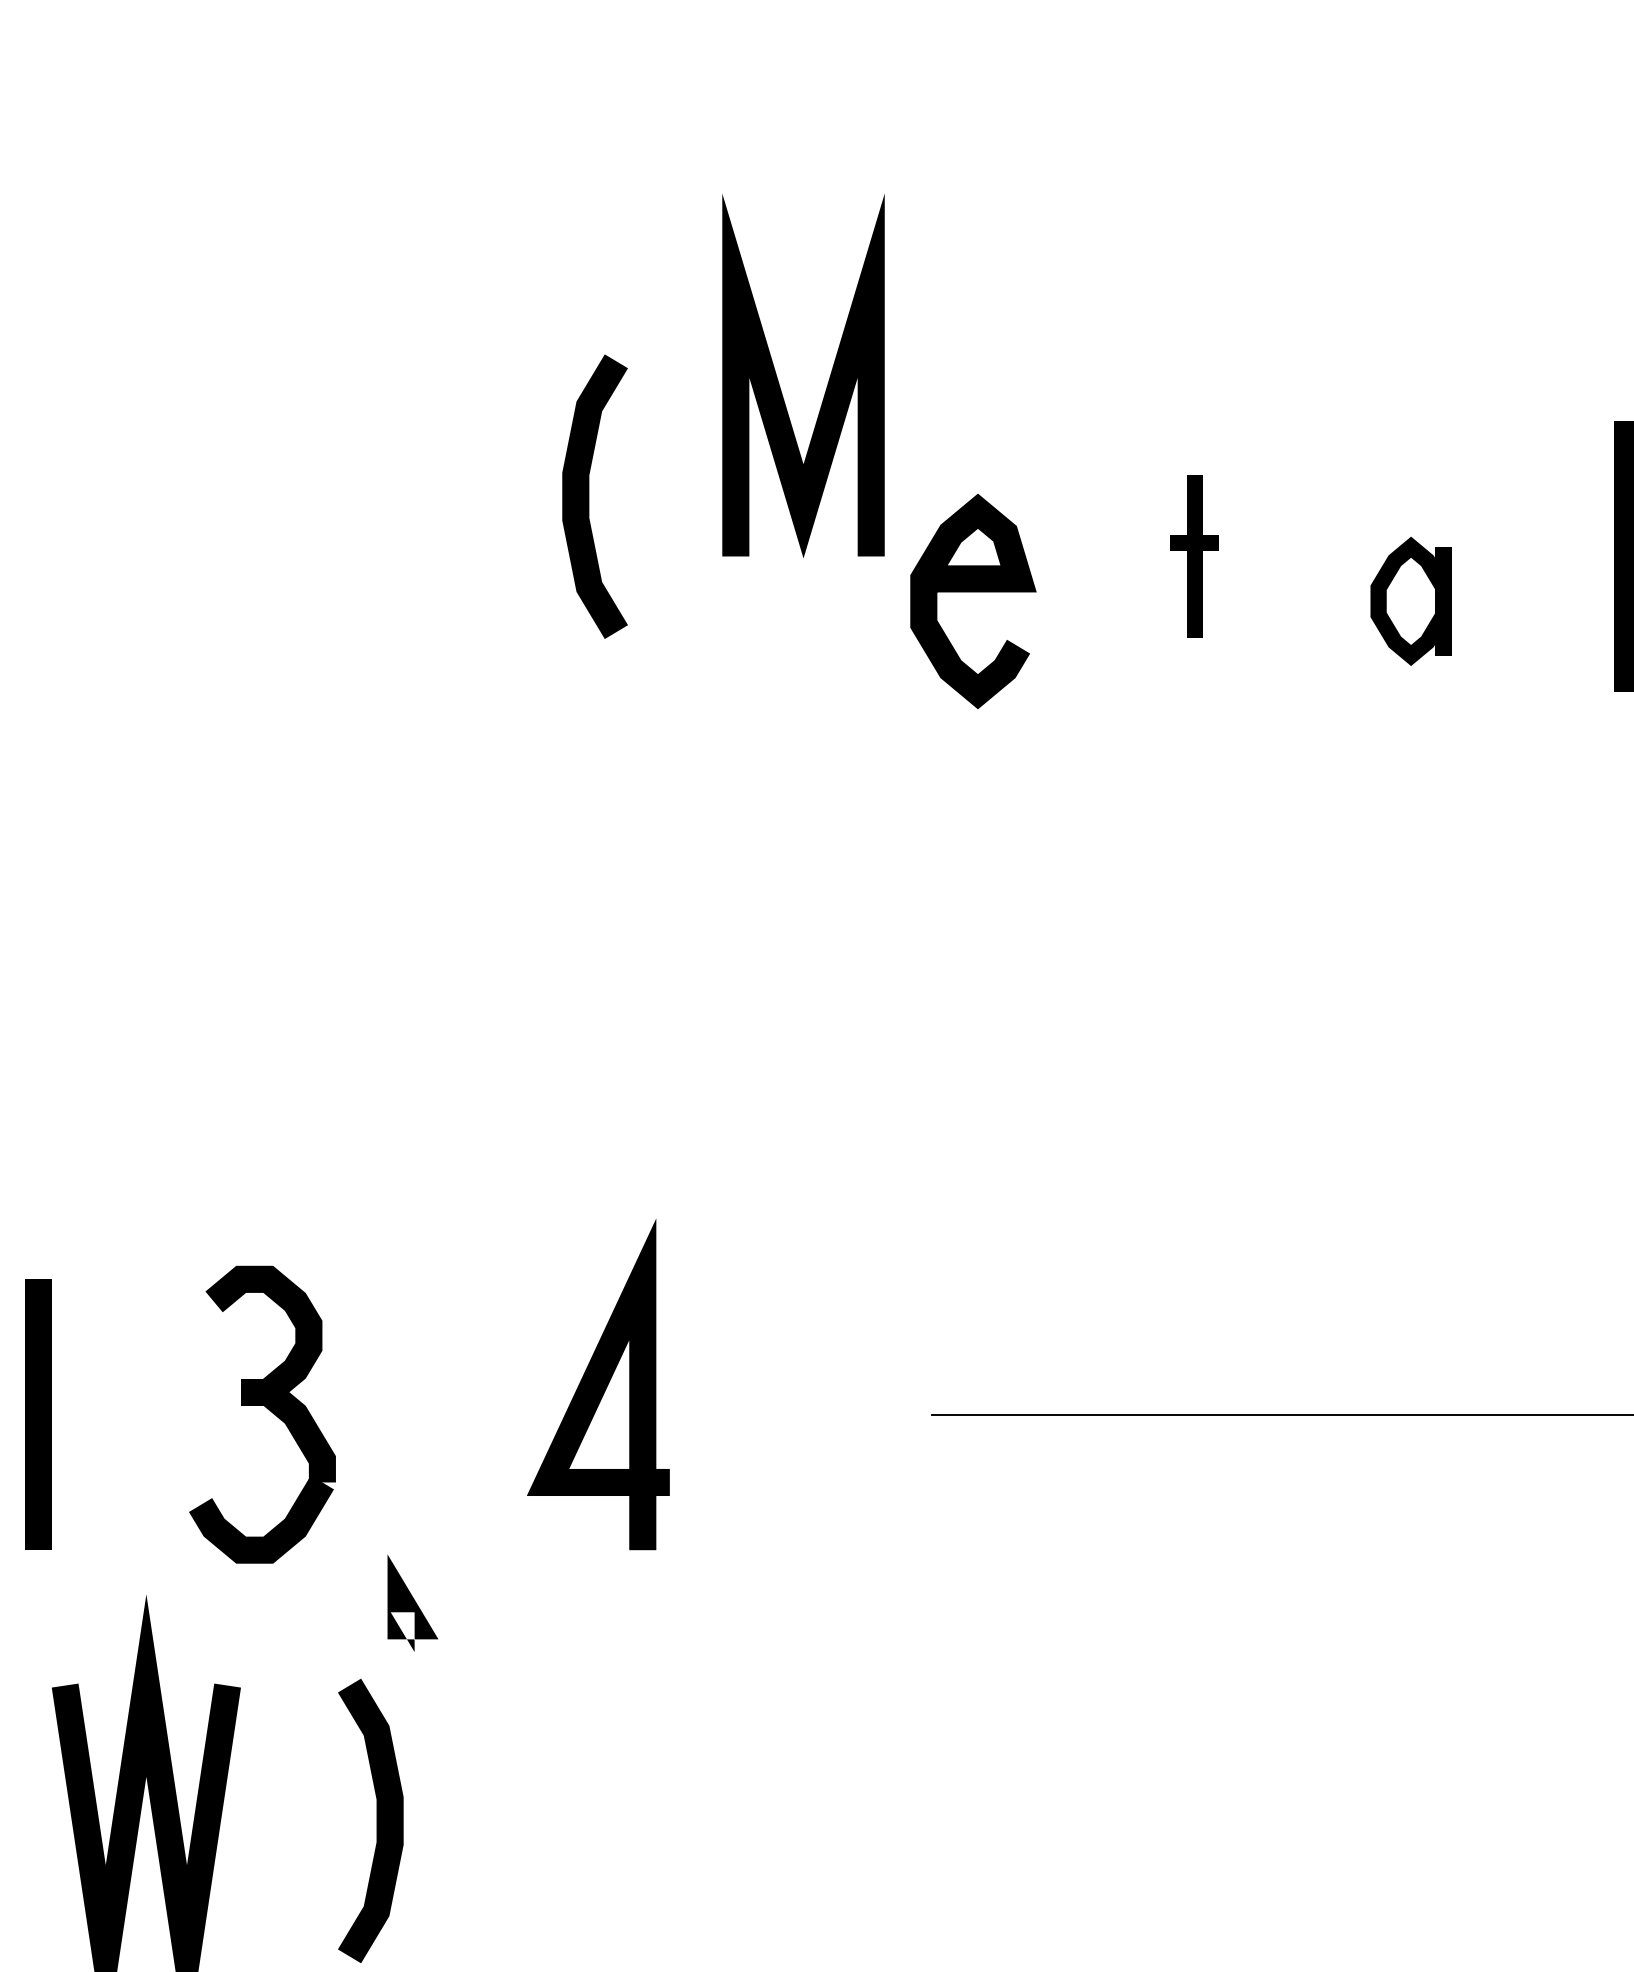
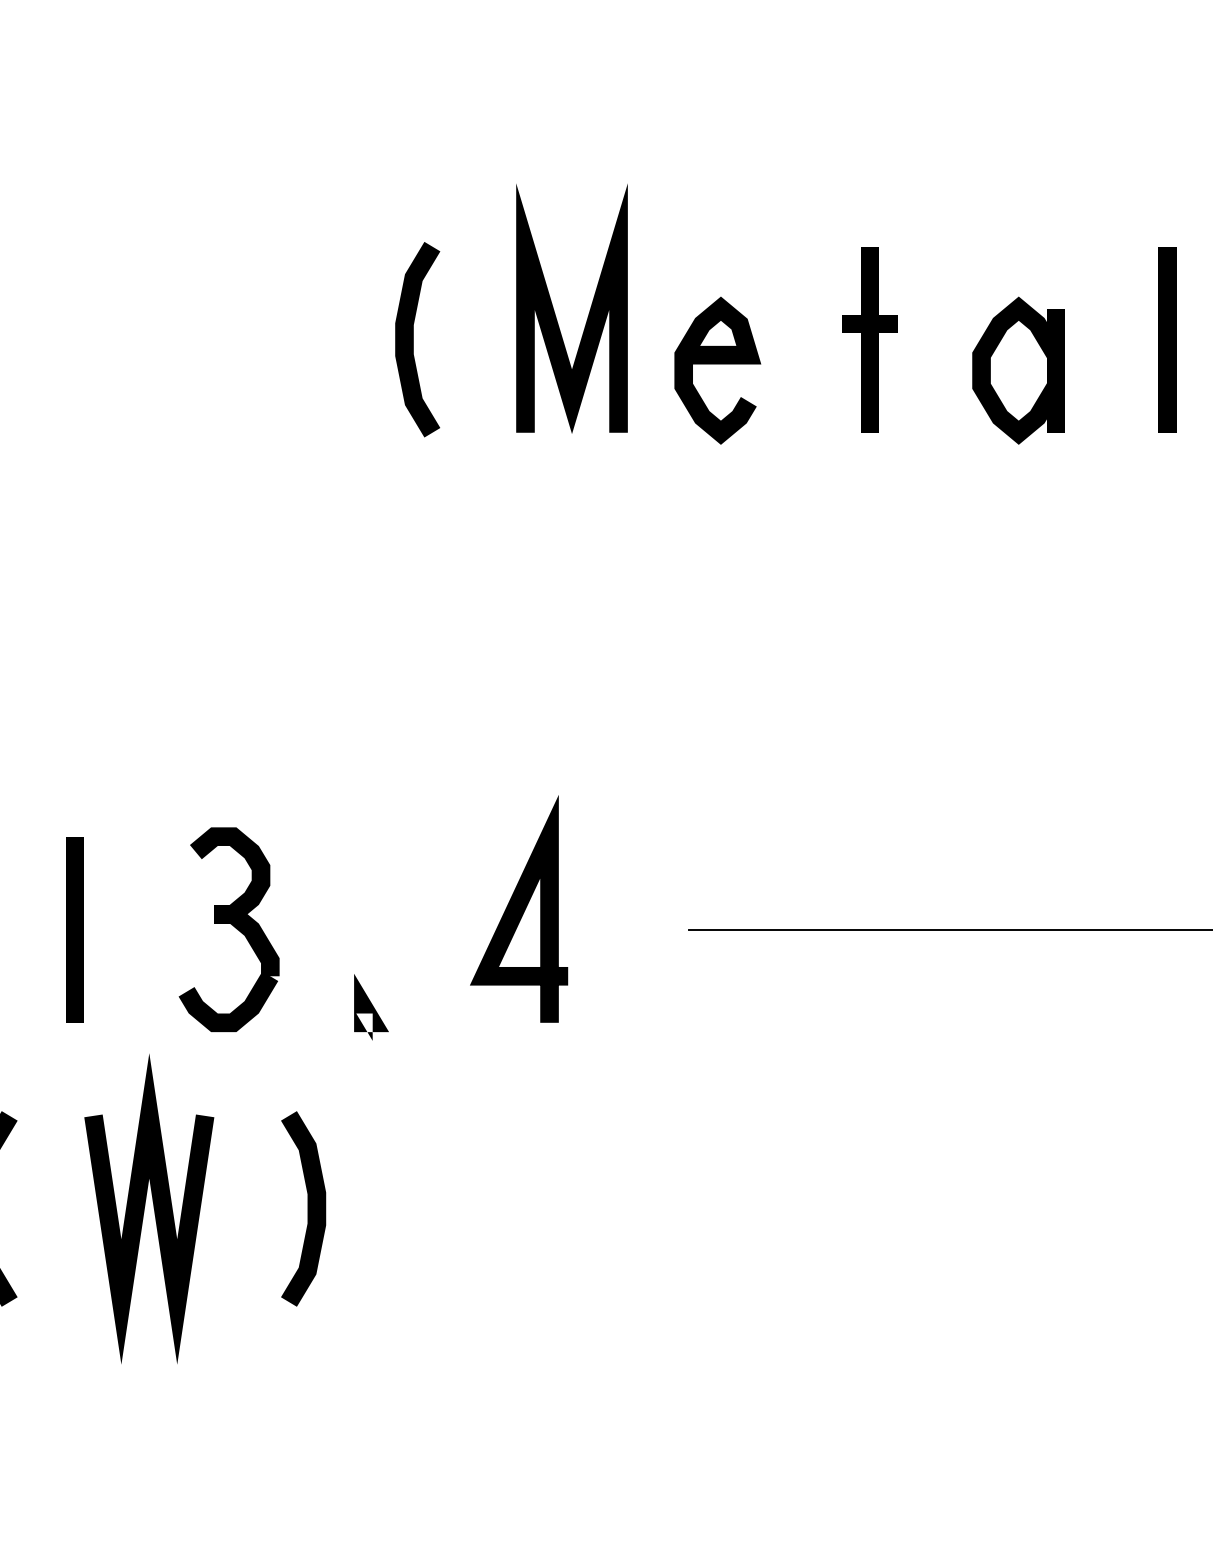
line: (779, 382) -> (555, 313), moved
curve: (588, 496) -> (413, 339), moved
part: (1194, 556) -> (869, 339), size x1.67
part: (1410, 601) -> (1018, 370), size x1.67
line: (599, 1383) -> (519, 908), moved
part: (412, 1603) -> (371, 1007), moved

